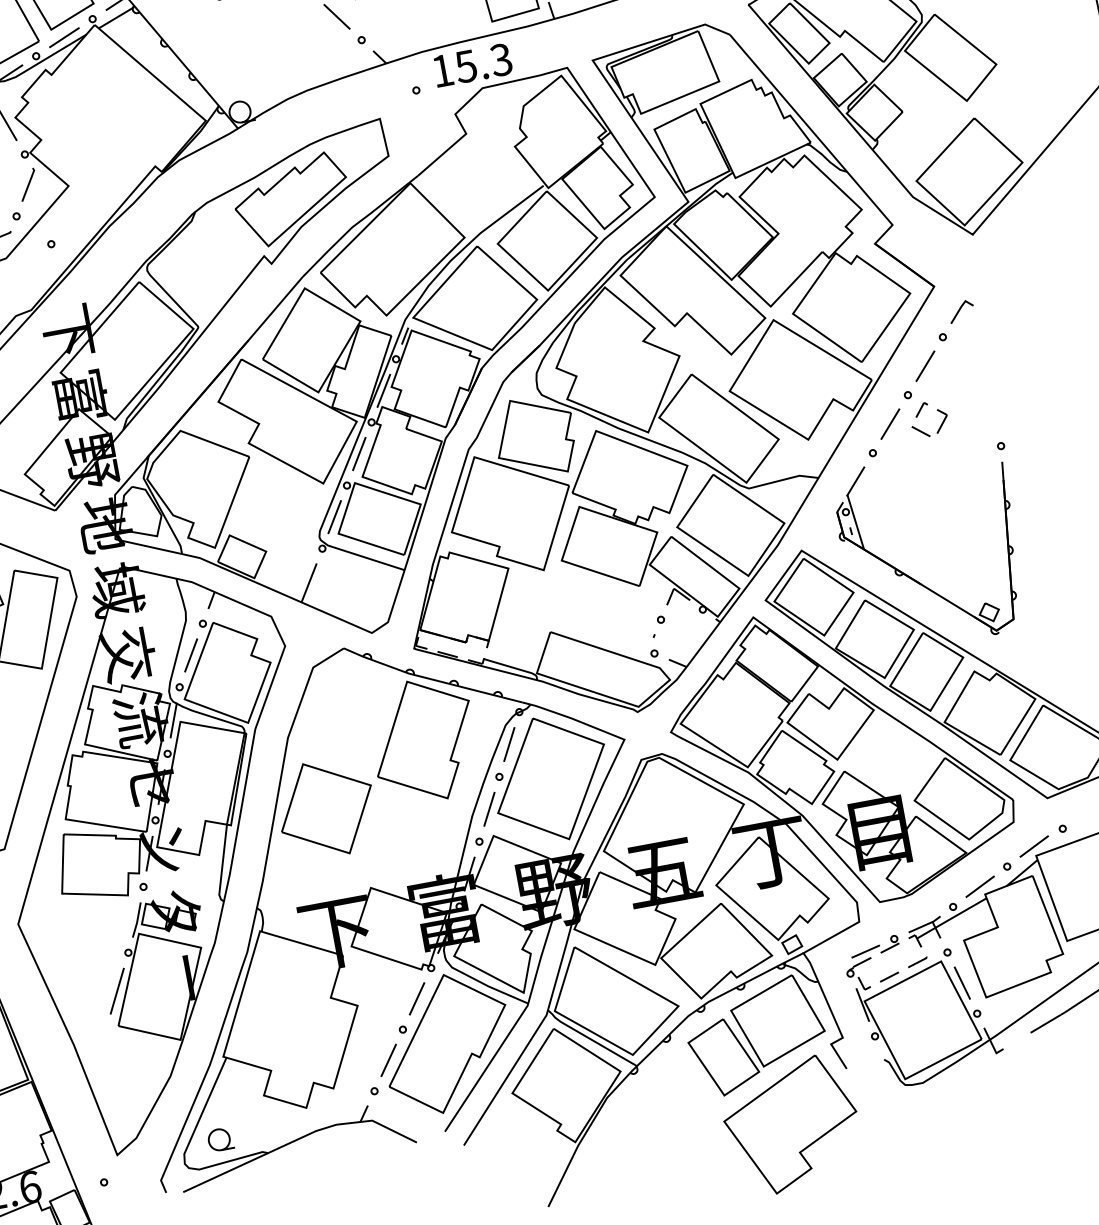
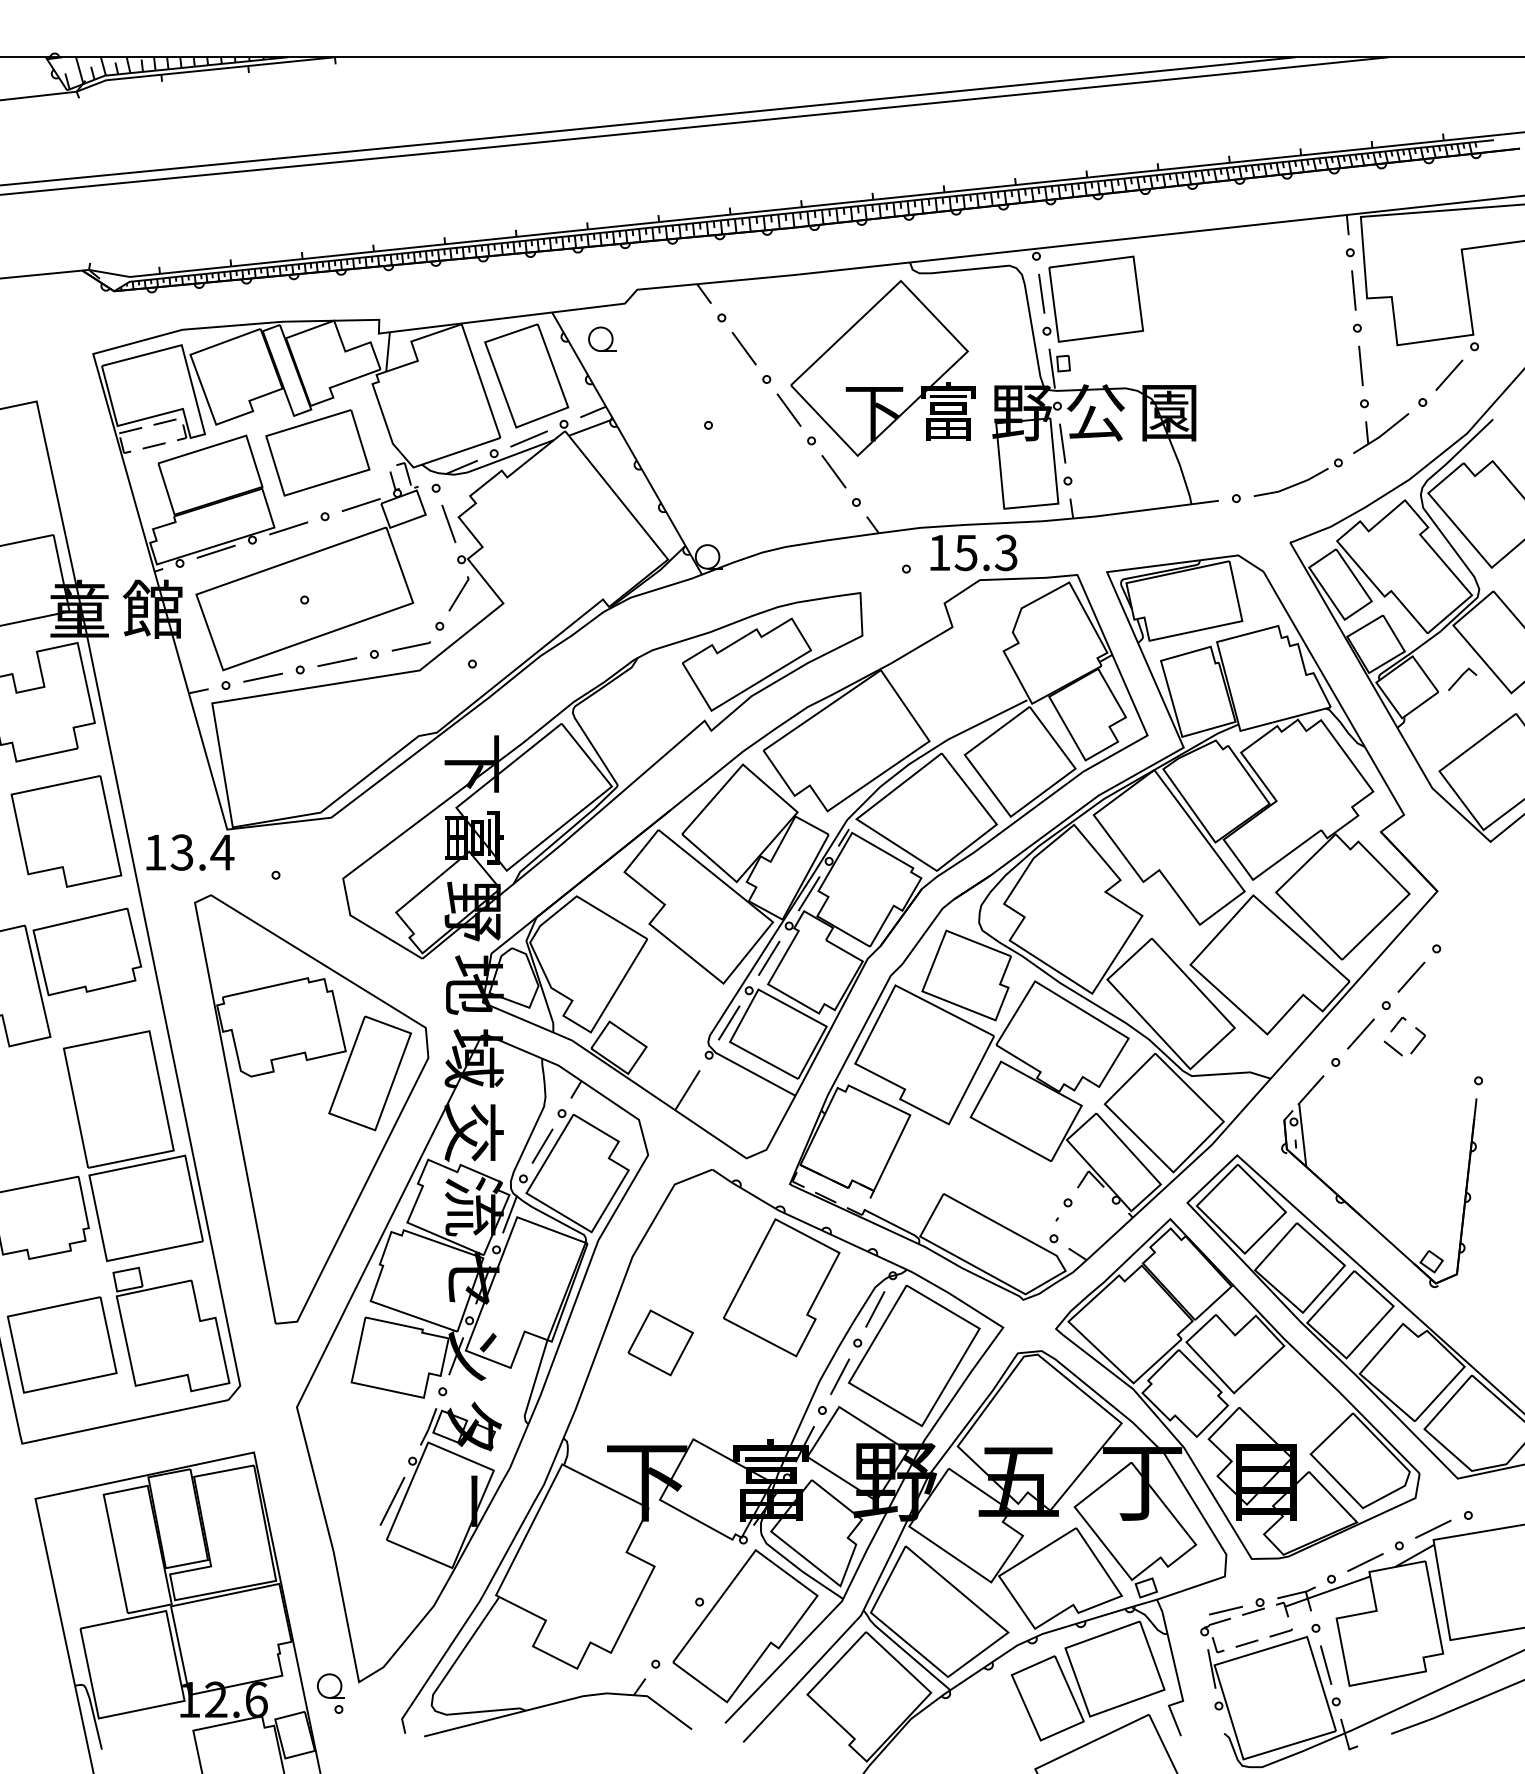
line: (960, 310) -> (1461, 677), moved
part: (326, 808) -> (660, 1342), size x0.6
line: (416, 998) -> (721, 1570), removed
line: (388, 1059) -> (677, 1632), removed
part: (219, 1139) -> (330, 1685), moved

